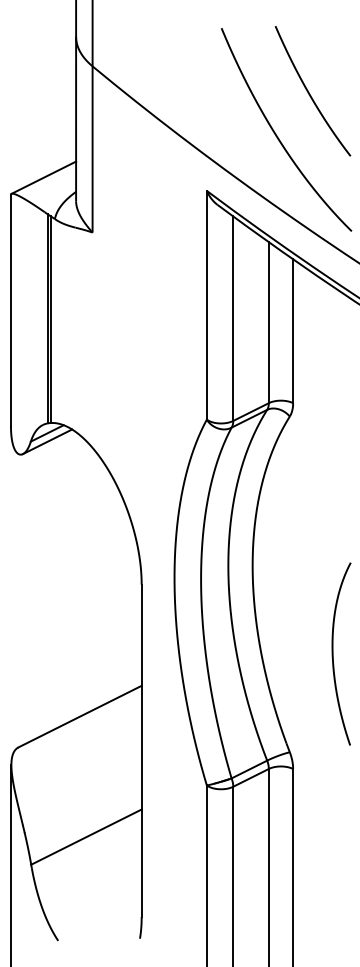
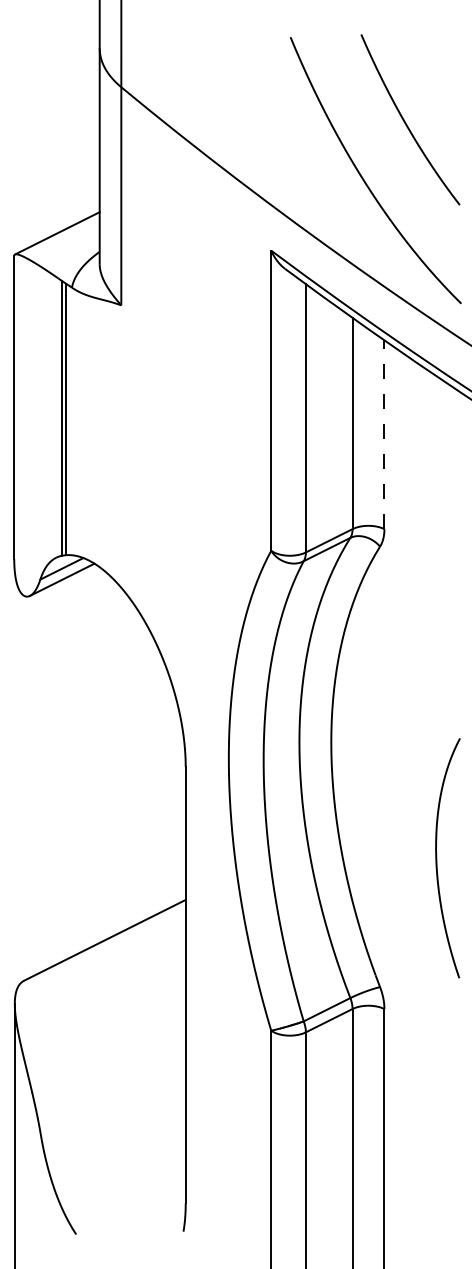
line: (293, 331) -> (384, 435), solid -> dashed
line: (86, 836) -> (113, 1097), removed

